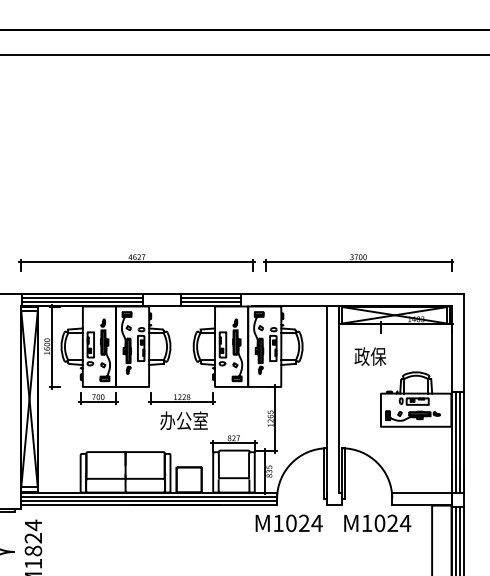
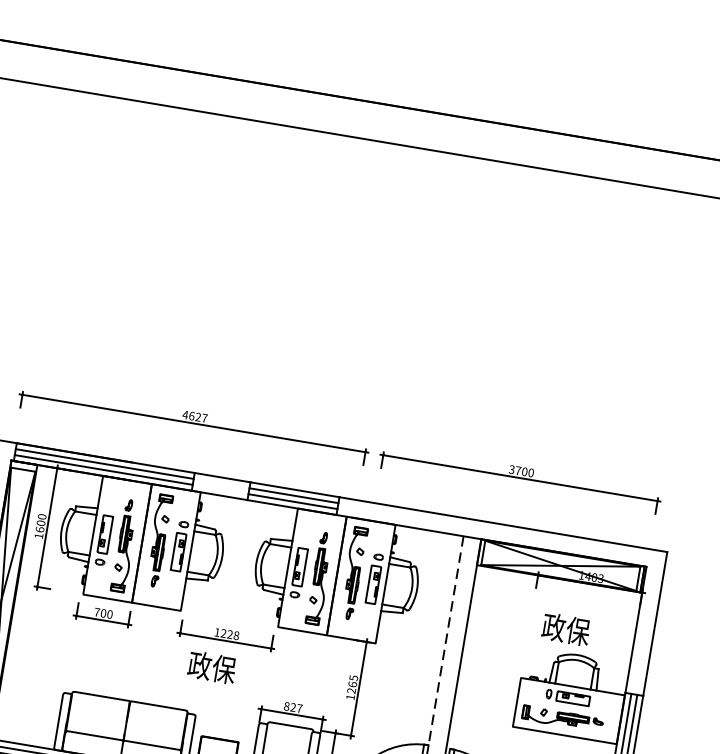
text: (370, 356) -> (566, 629), moved
line: (327, 378) -> (445, 642), solid -> dashed
text: (183, 420) -> (223, 668), 办公室 -> 政保

